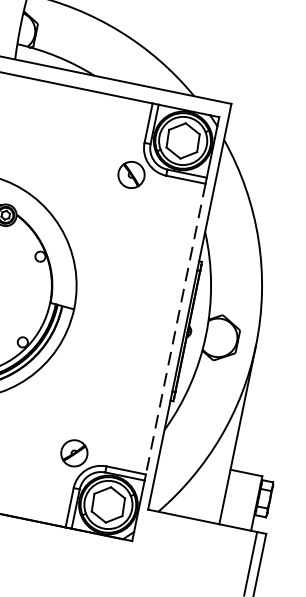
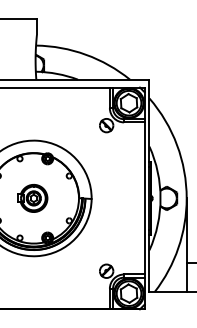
line: (175, 329) -> (144, 198), dashed -> solid

